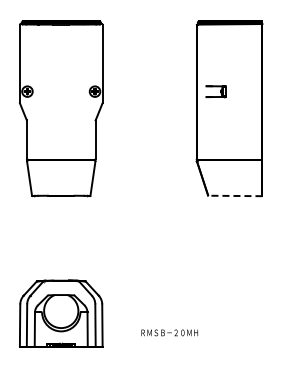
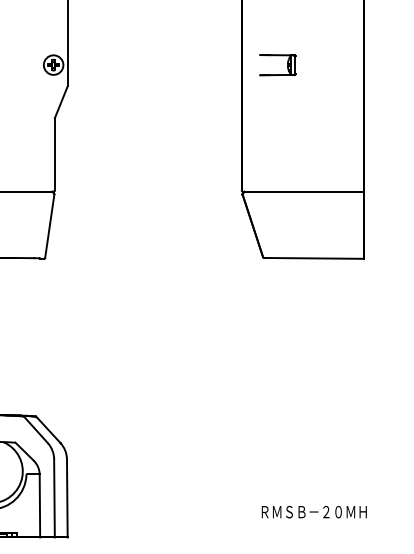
line: (235, 195) -> (313, 257), dashed -> solid
text: (169, 332) -> (313, 511), moved

